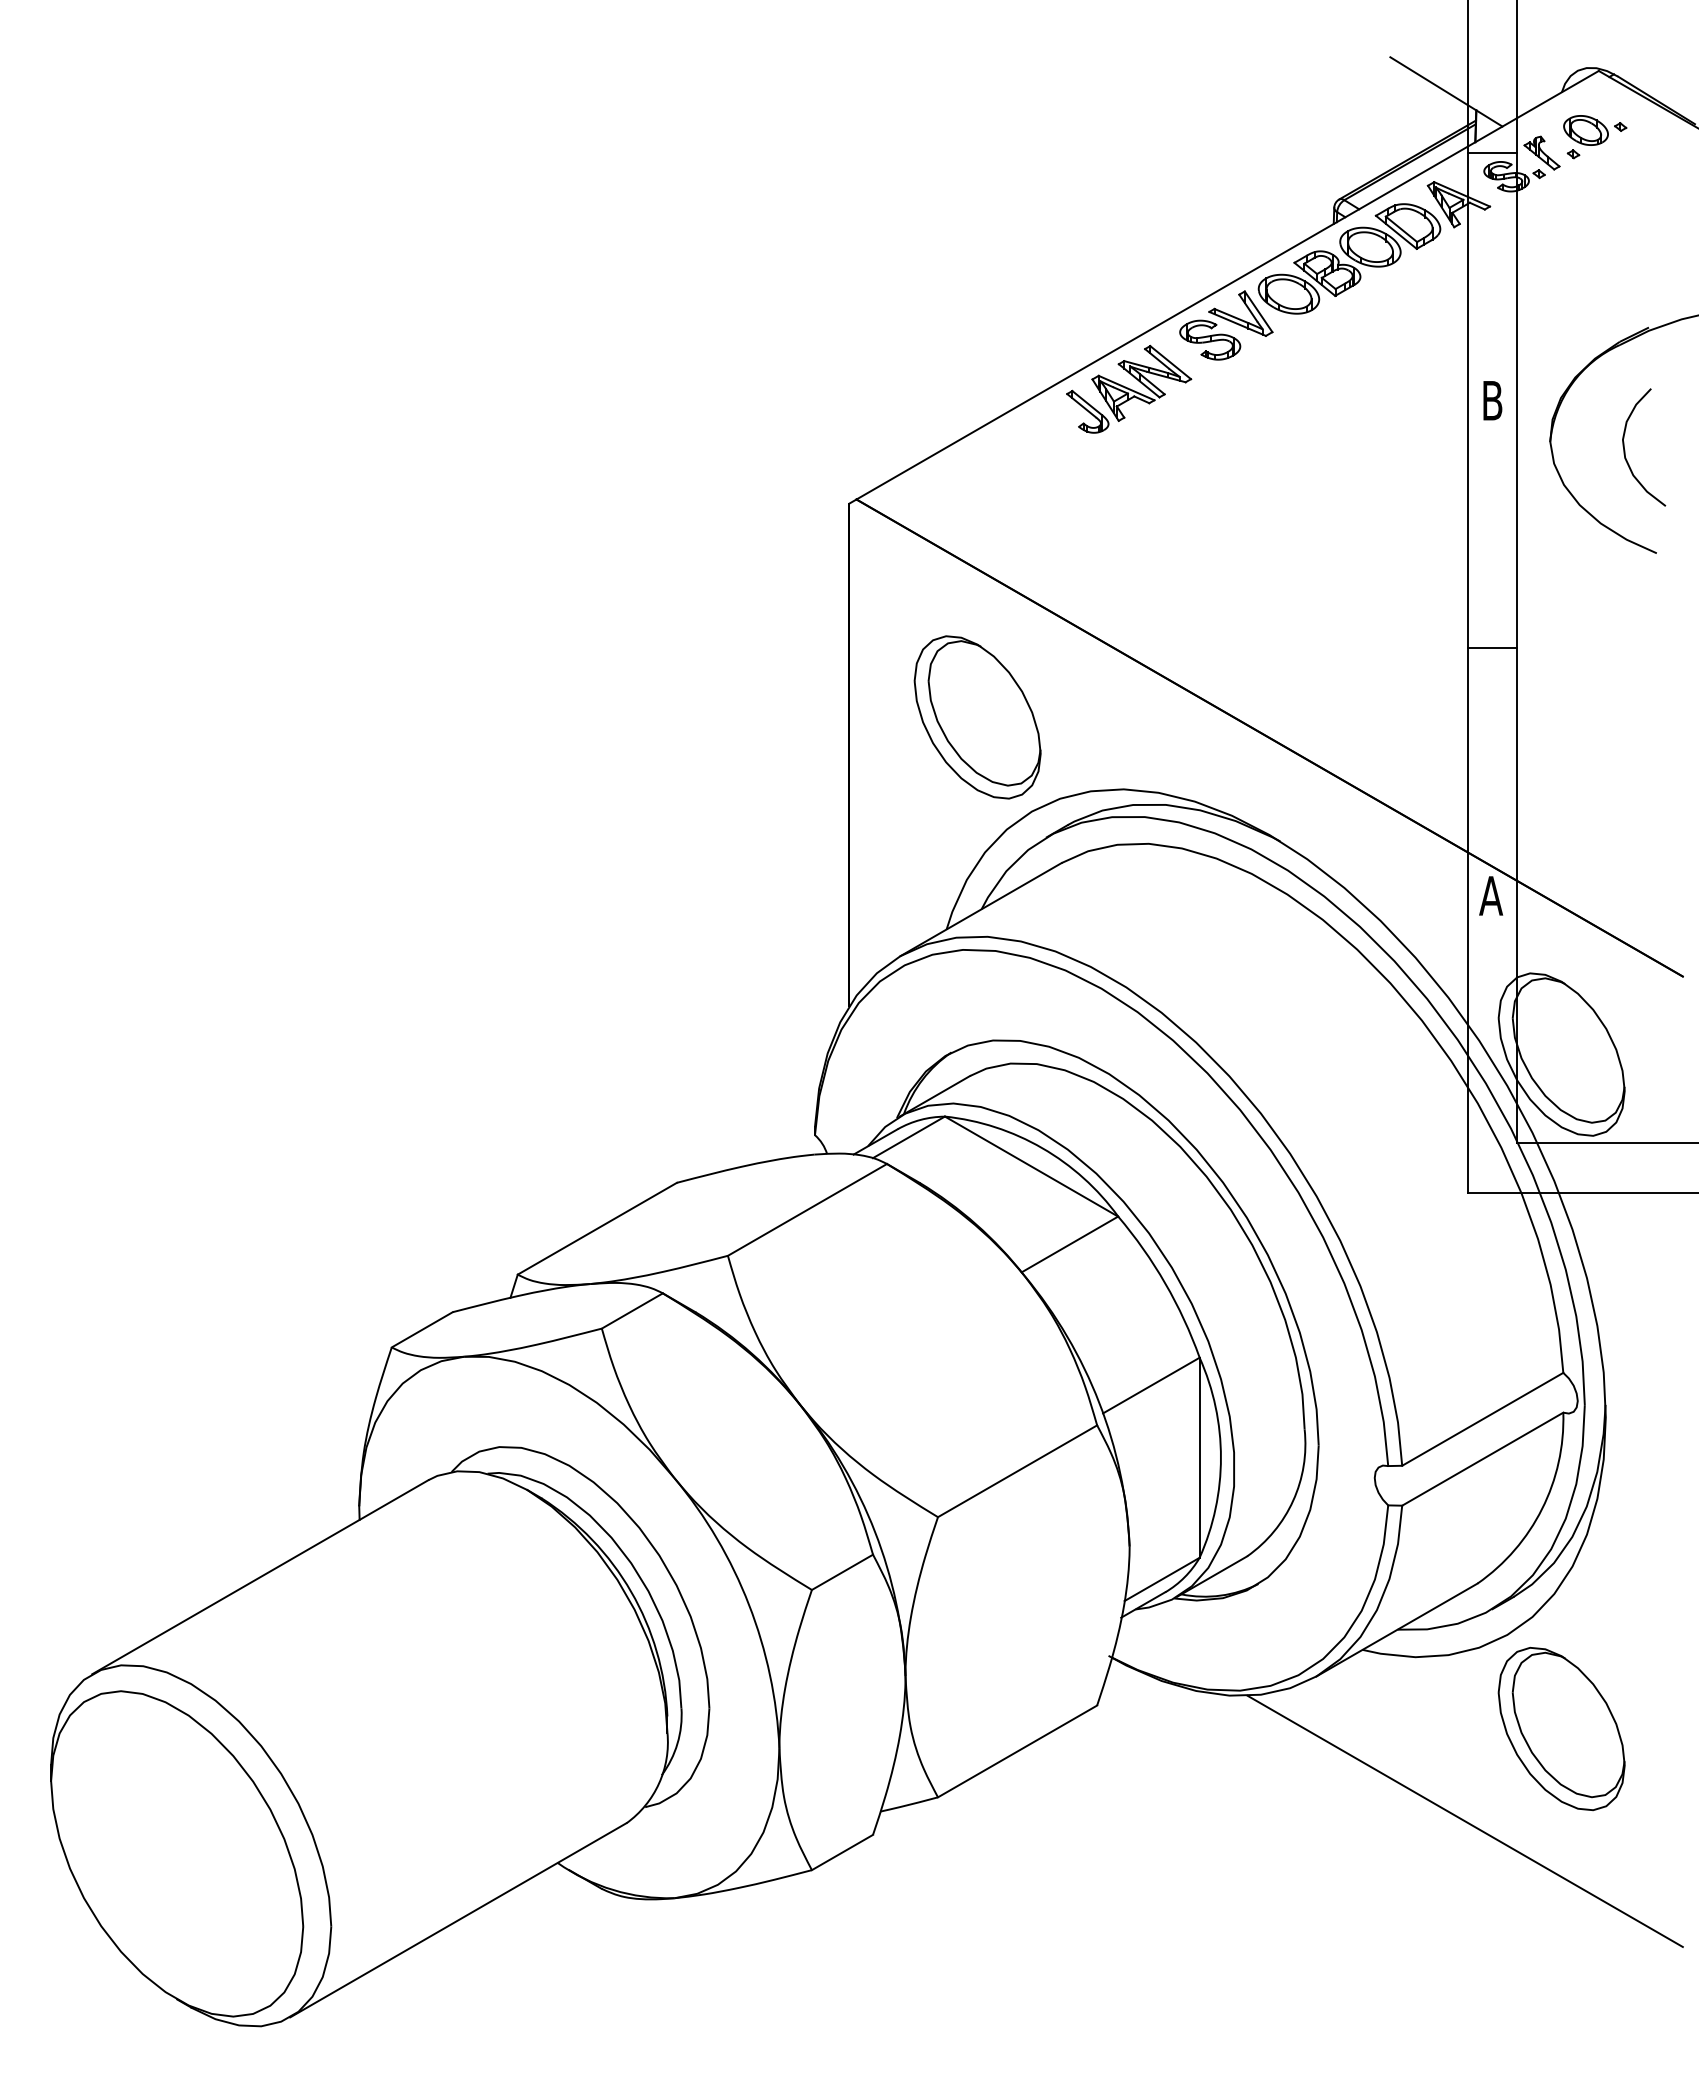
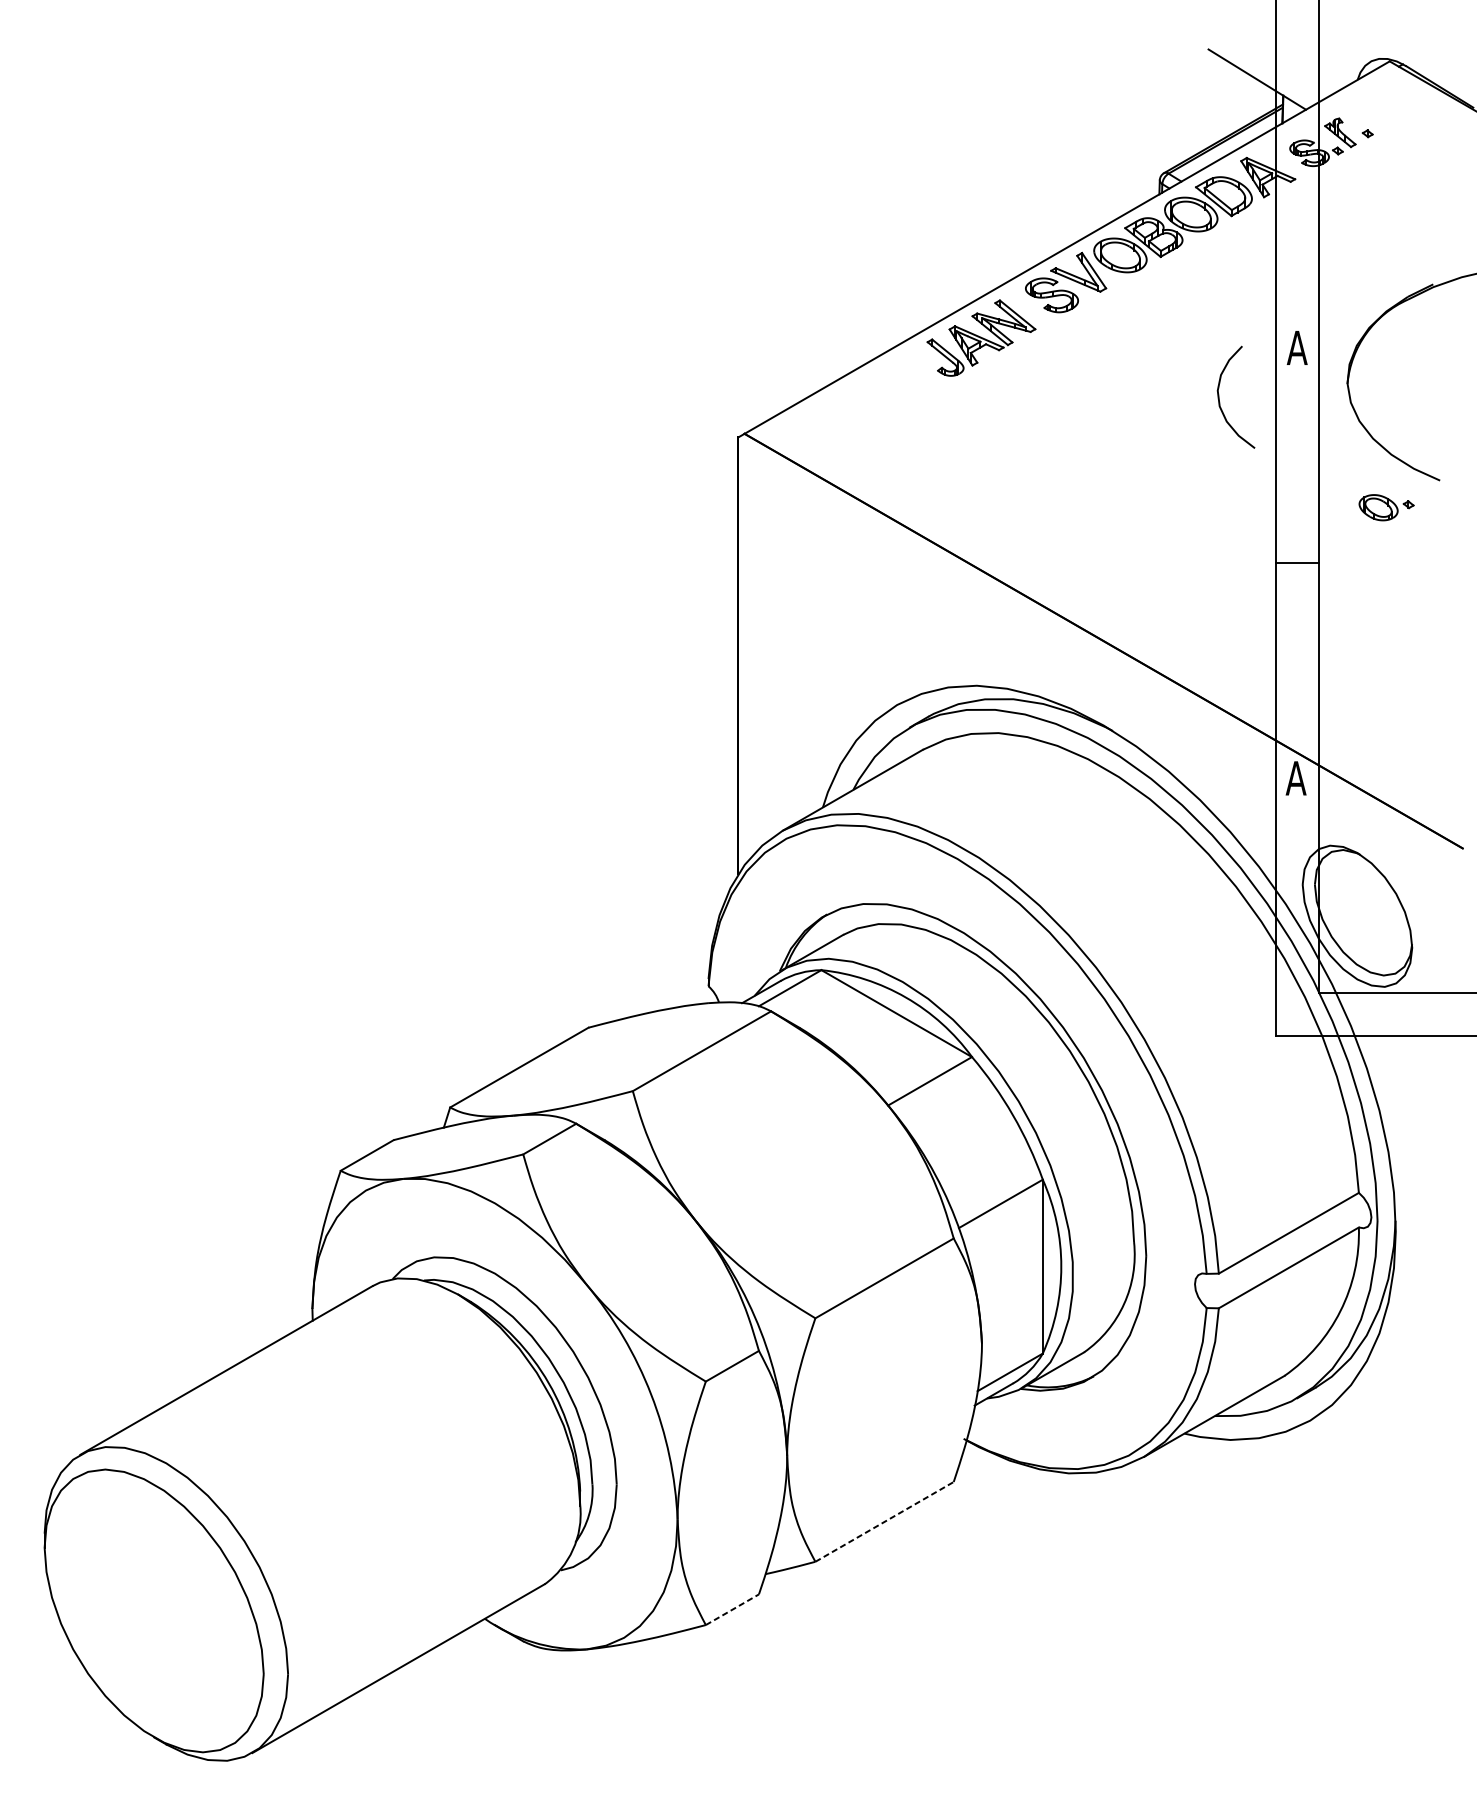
part: (1595, 130) -> (1386, 507), moved
line: (1492, 153) -> (1297, 133), removed
text: (1492, 400) -> (1297, 347), B -> A
curve: (1625, 450) -> (1219, 399), moved
part: (977, 717) -> (849, 623), removed
part: (1561, 1728) -> (1357, 1501), removed
line: (1017, 1751) -> (884, 1521), solid -> dashed
line: (1464, 1821) -> (1272, 1582), removed
line: (842, 1852) -> (732, 1609), solid -> dashed

